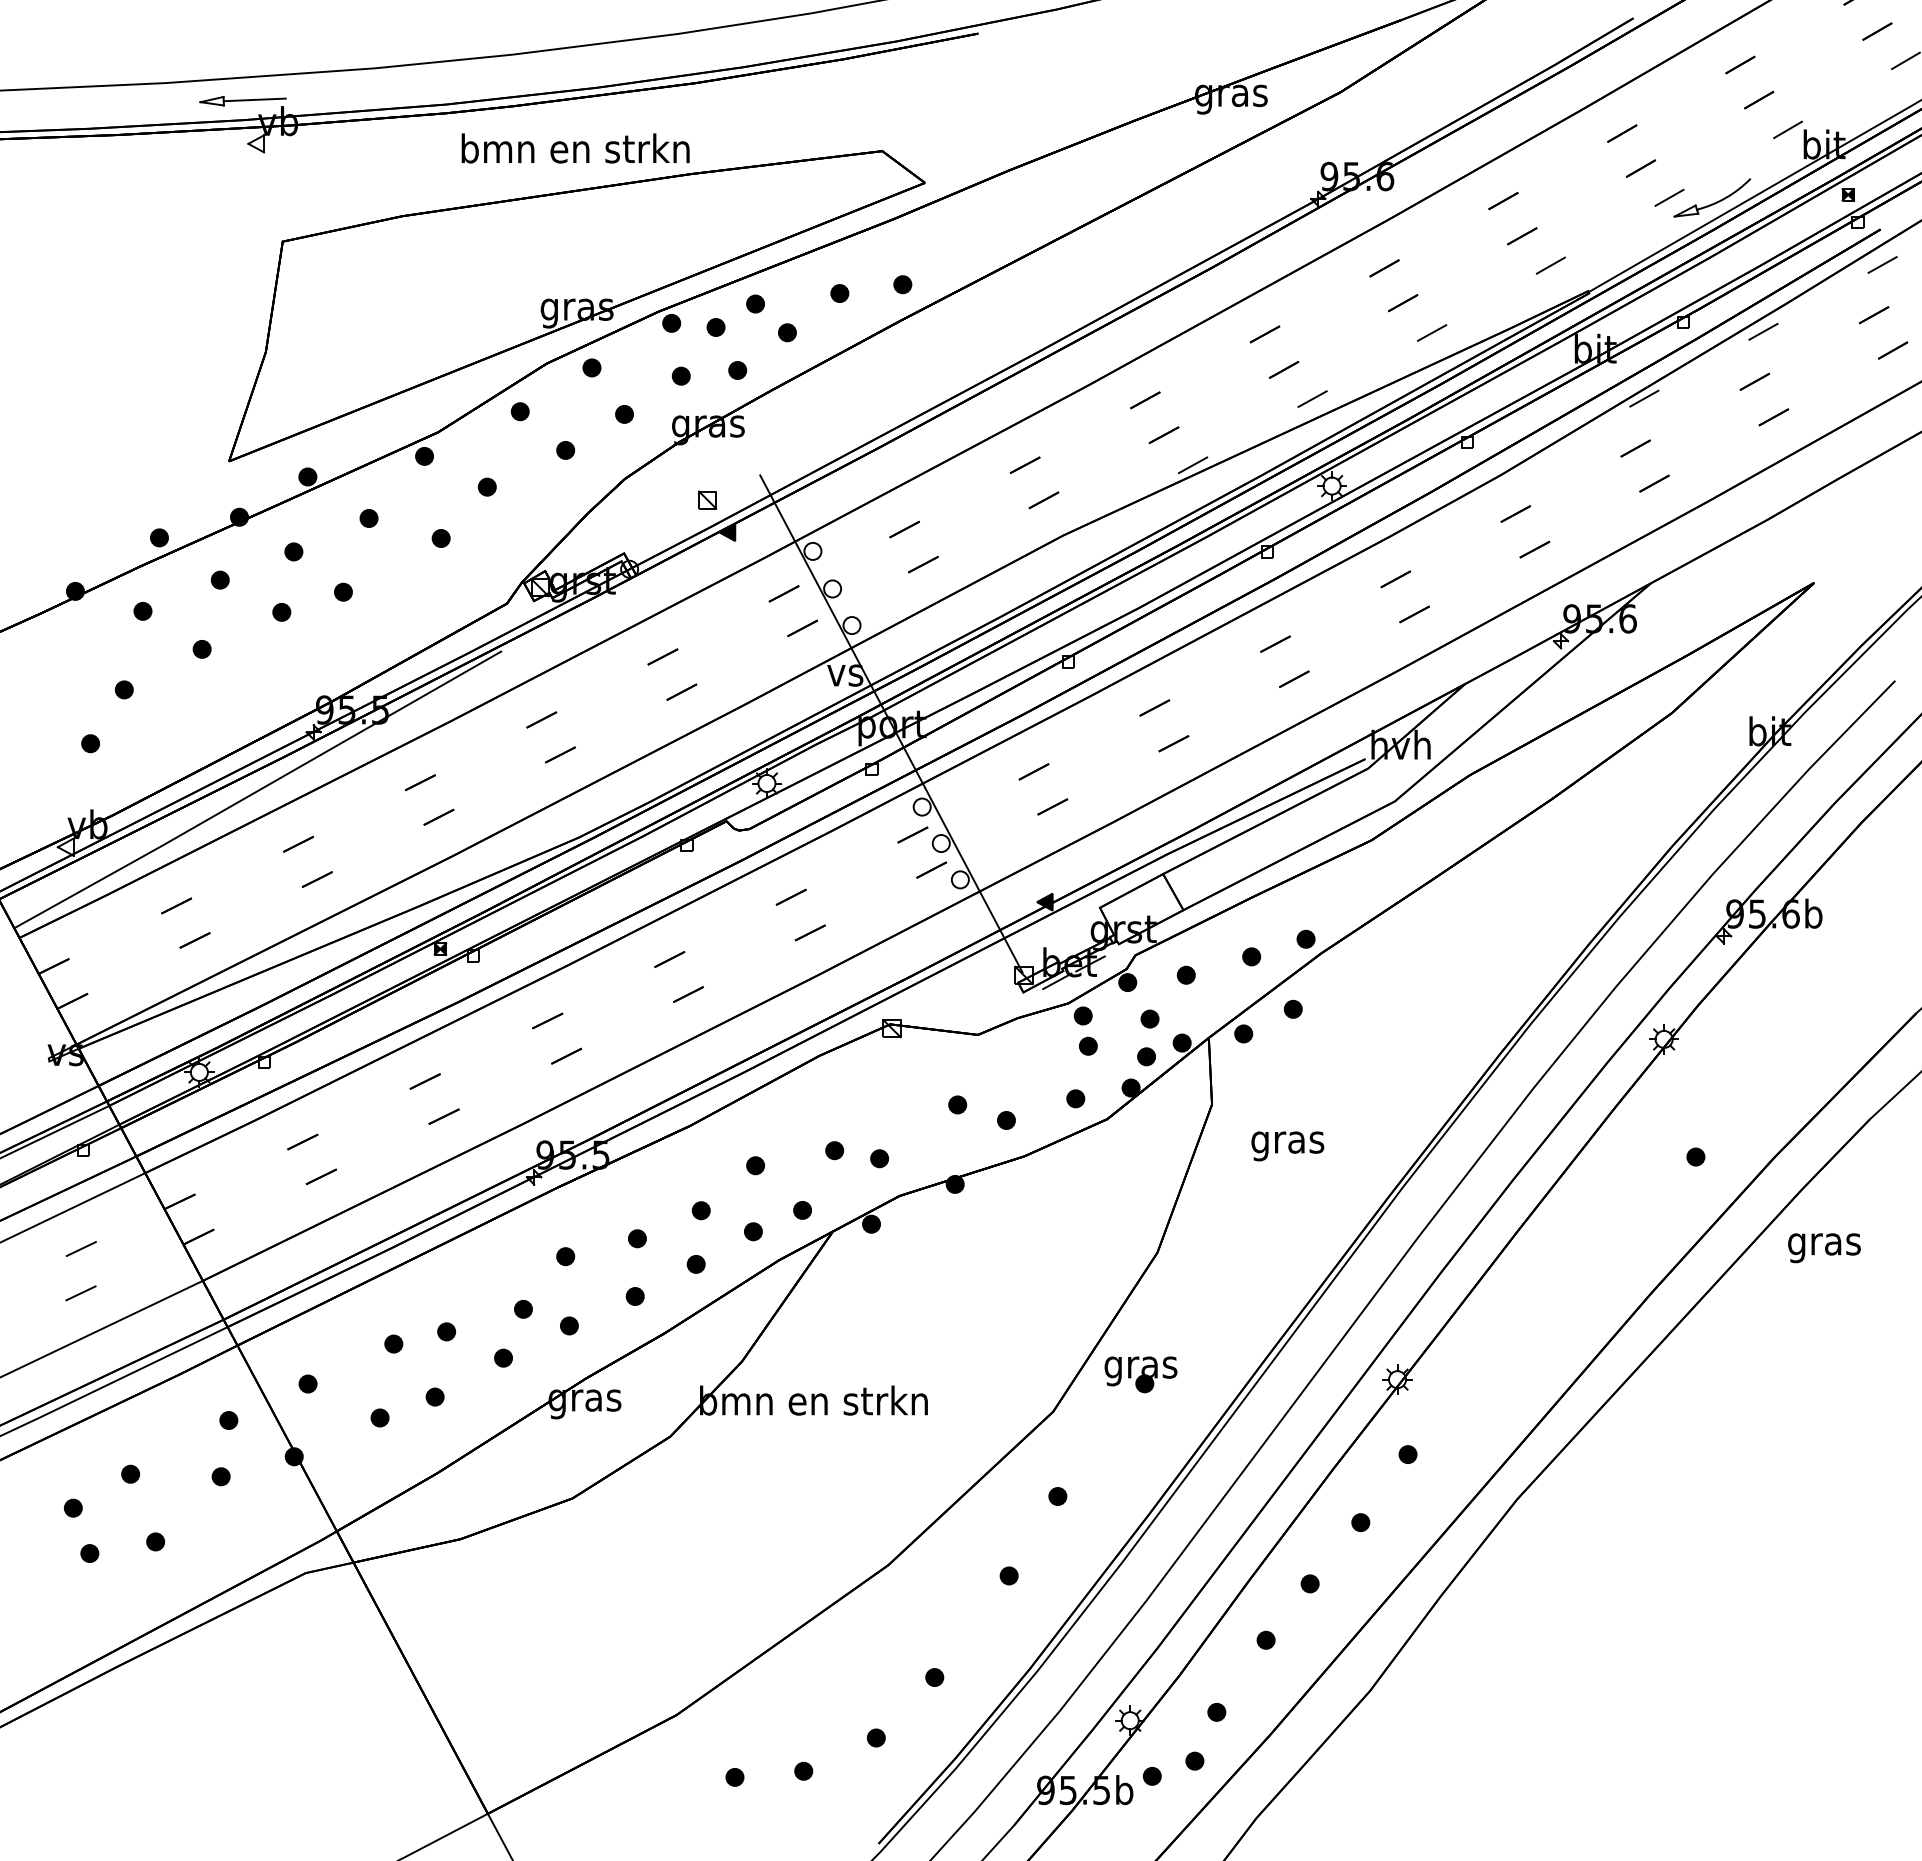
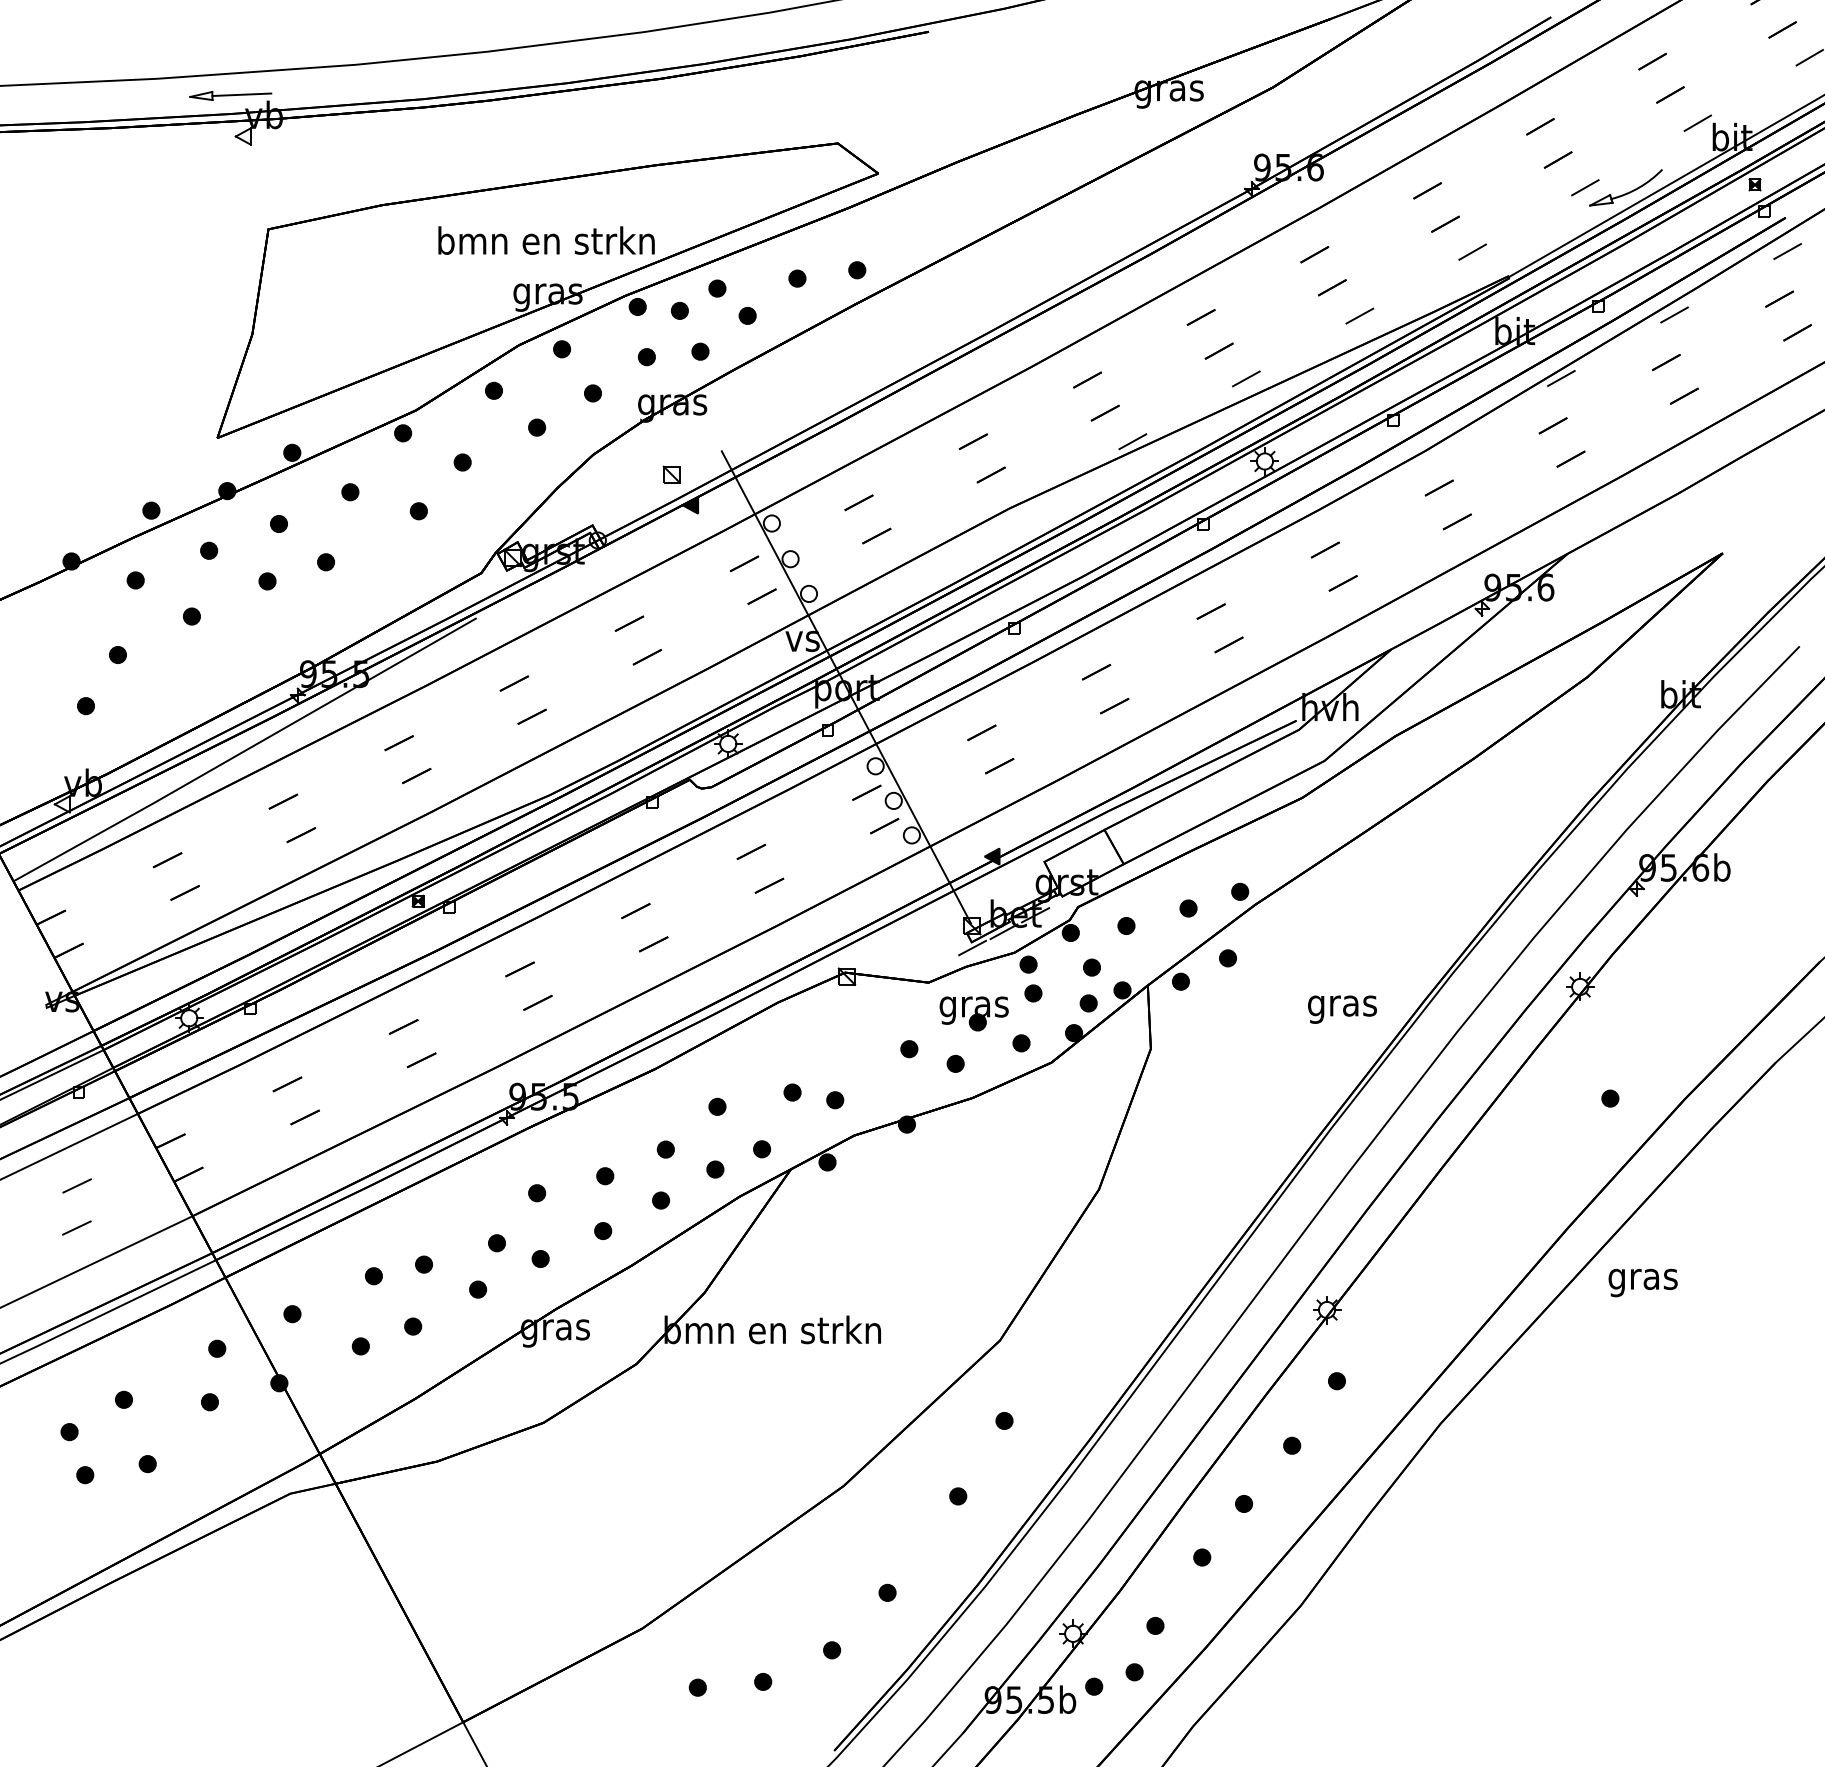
text: (575, 148) -> (546, 240), moved
line: (1024, 998) -> (972, 948), added
text: (1287, 1146) -> (1342, 1009), moved
text: (1824, 1248) -> (1643, 1283), moved
part: (1140, 1374) -> (973, 1013), moved

